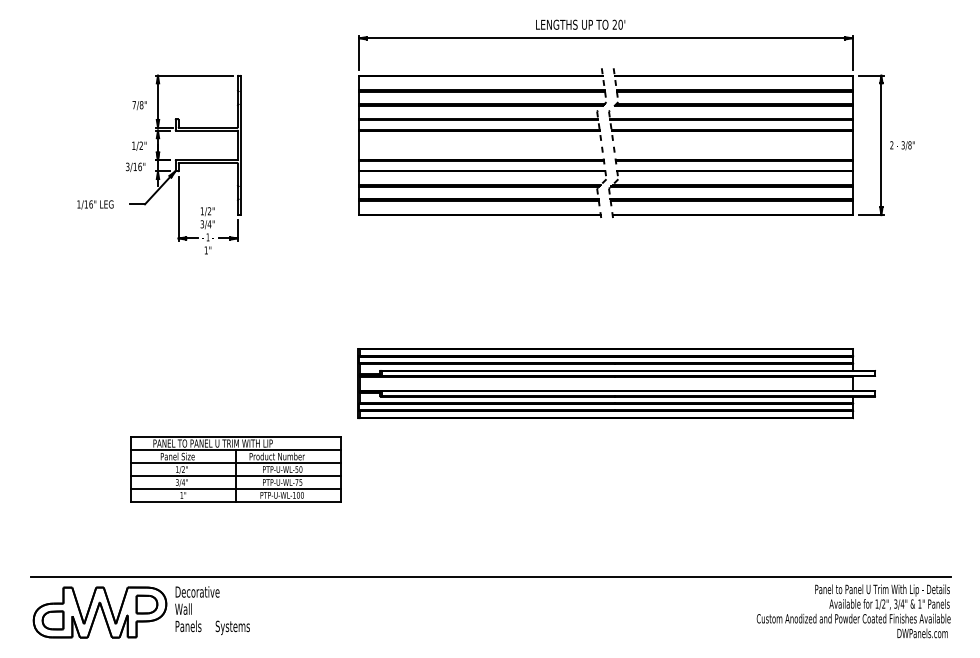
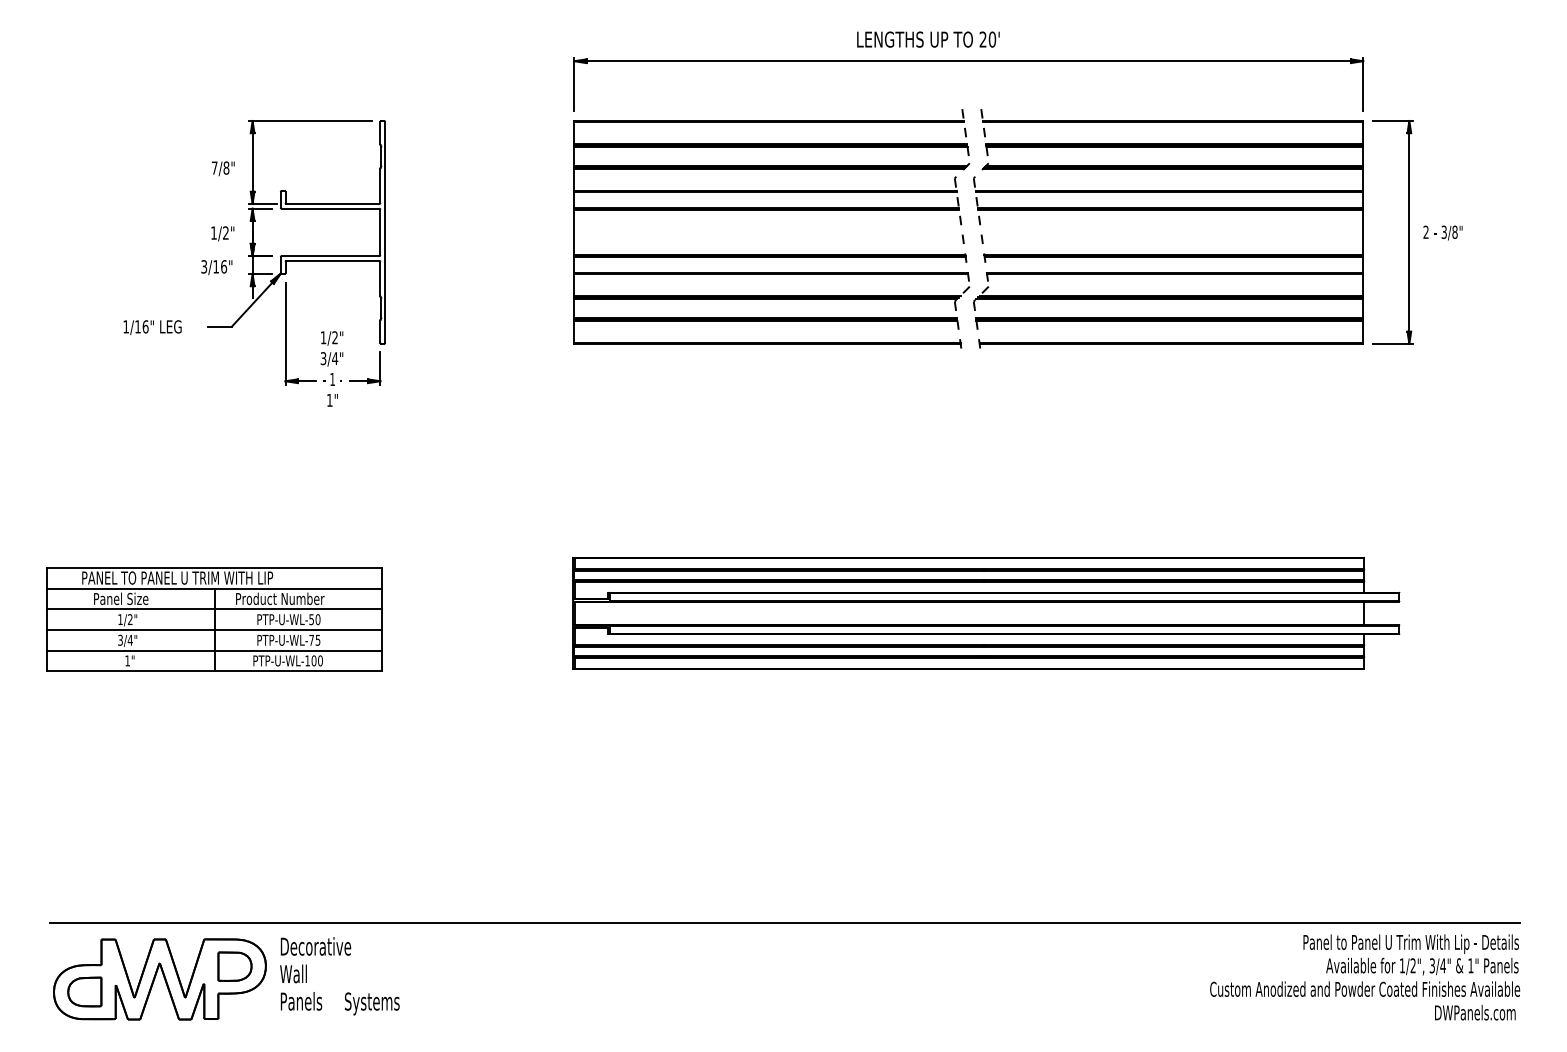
part: (235, 469) -> (213, 619), moved

